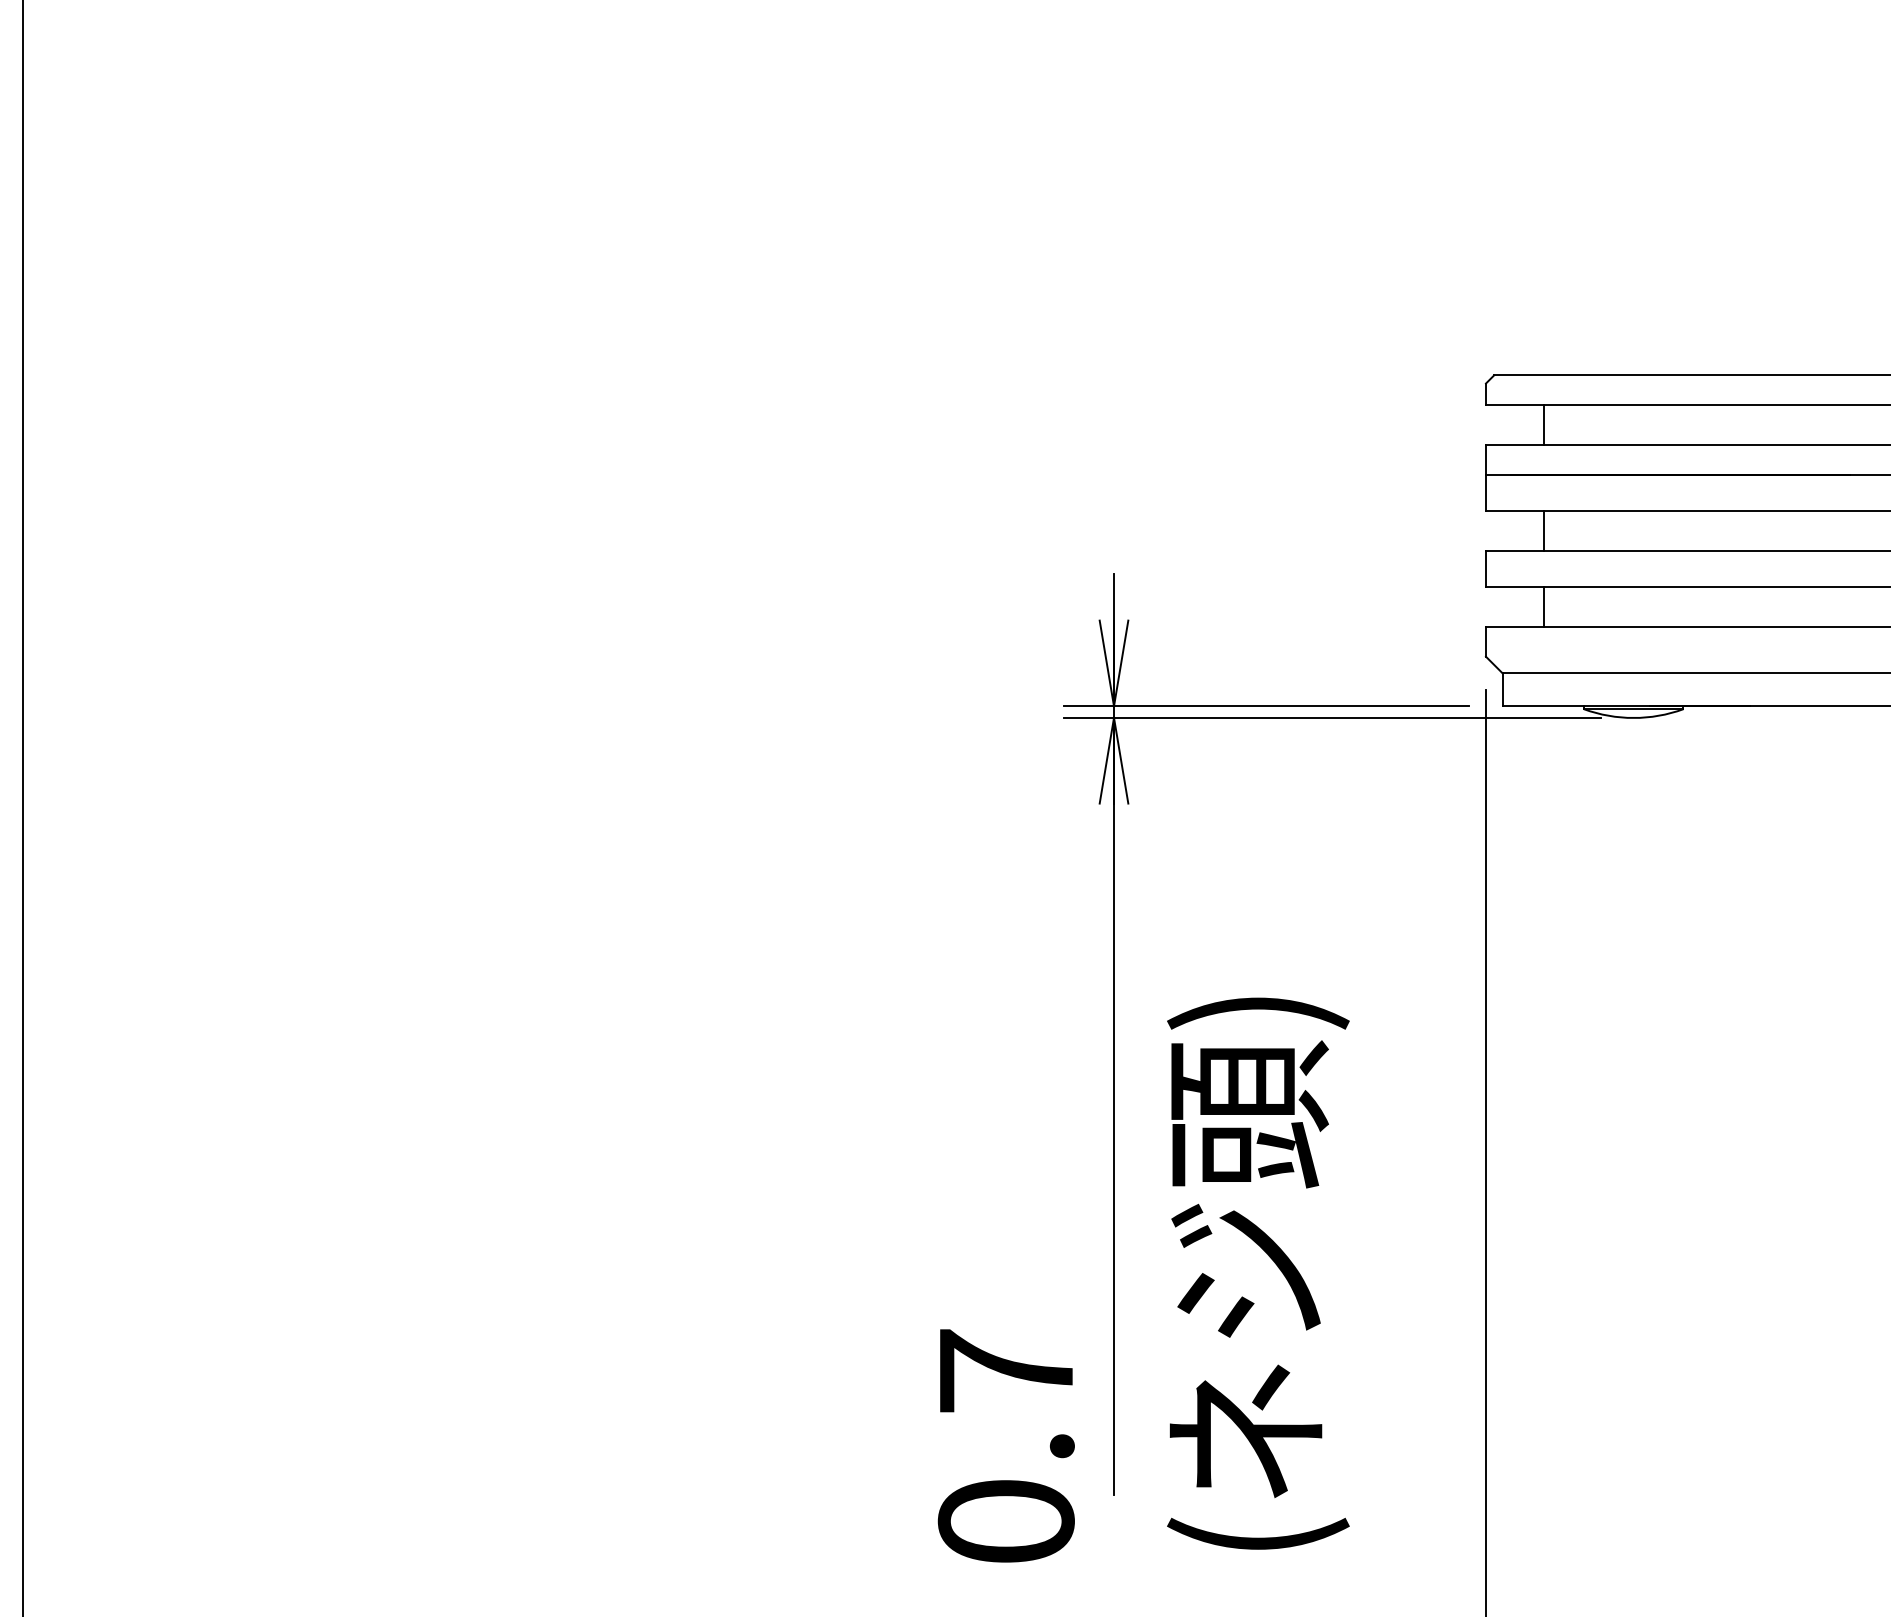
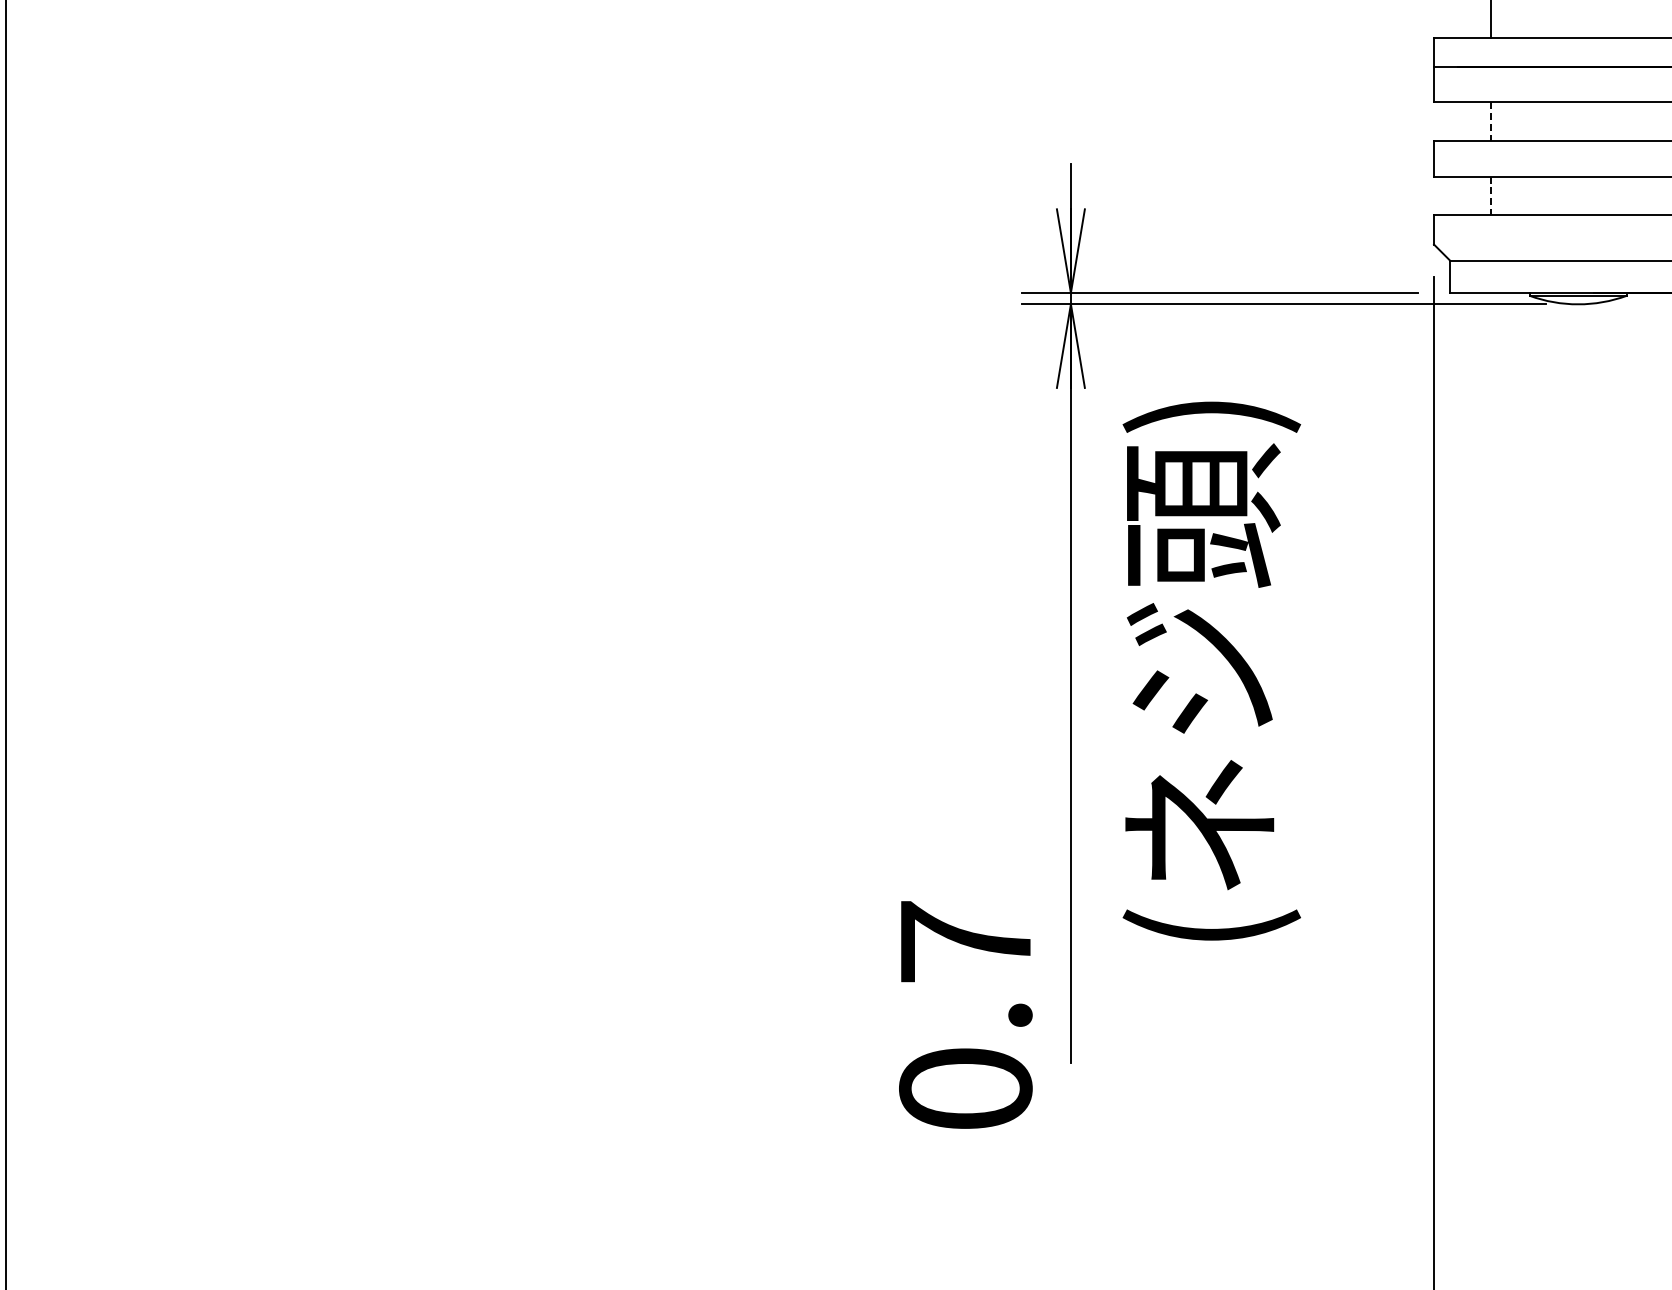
line: (1543, 530) -> (1490, 121), solid -> dashed
line: (1543, 607) -> (1490, 196), solid -> dashed
text: (1258, 1273) -> (1211, 670), moved

